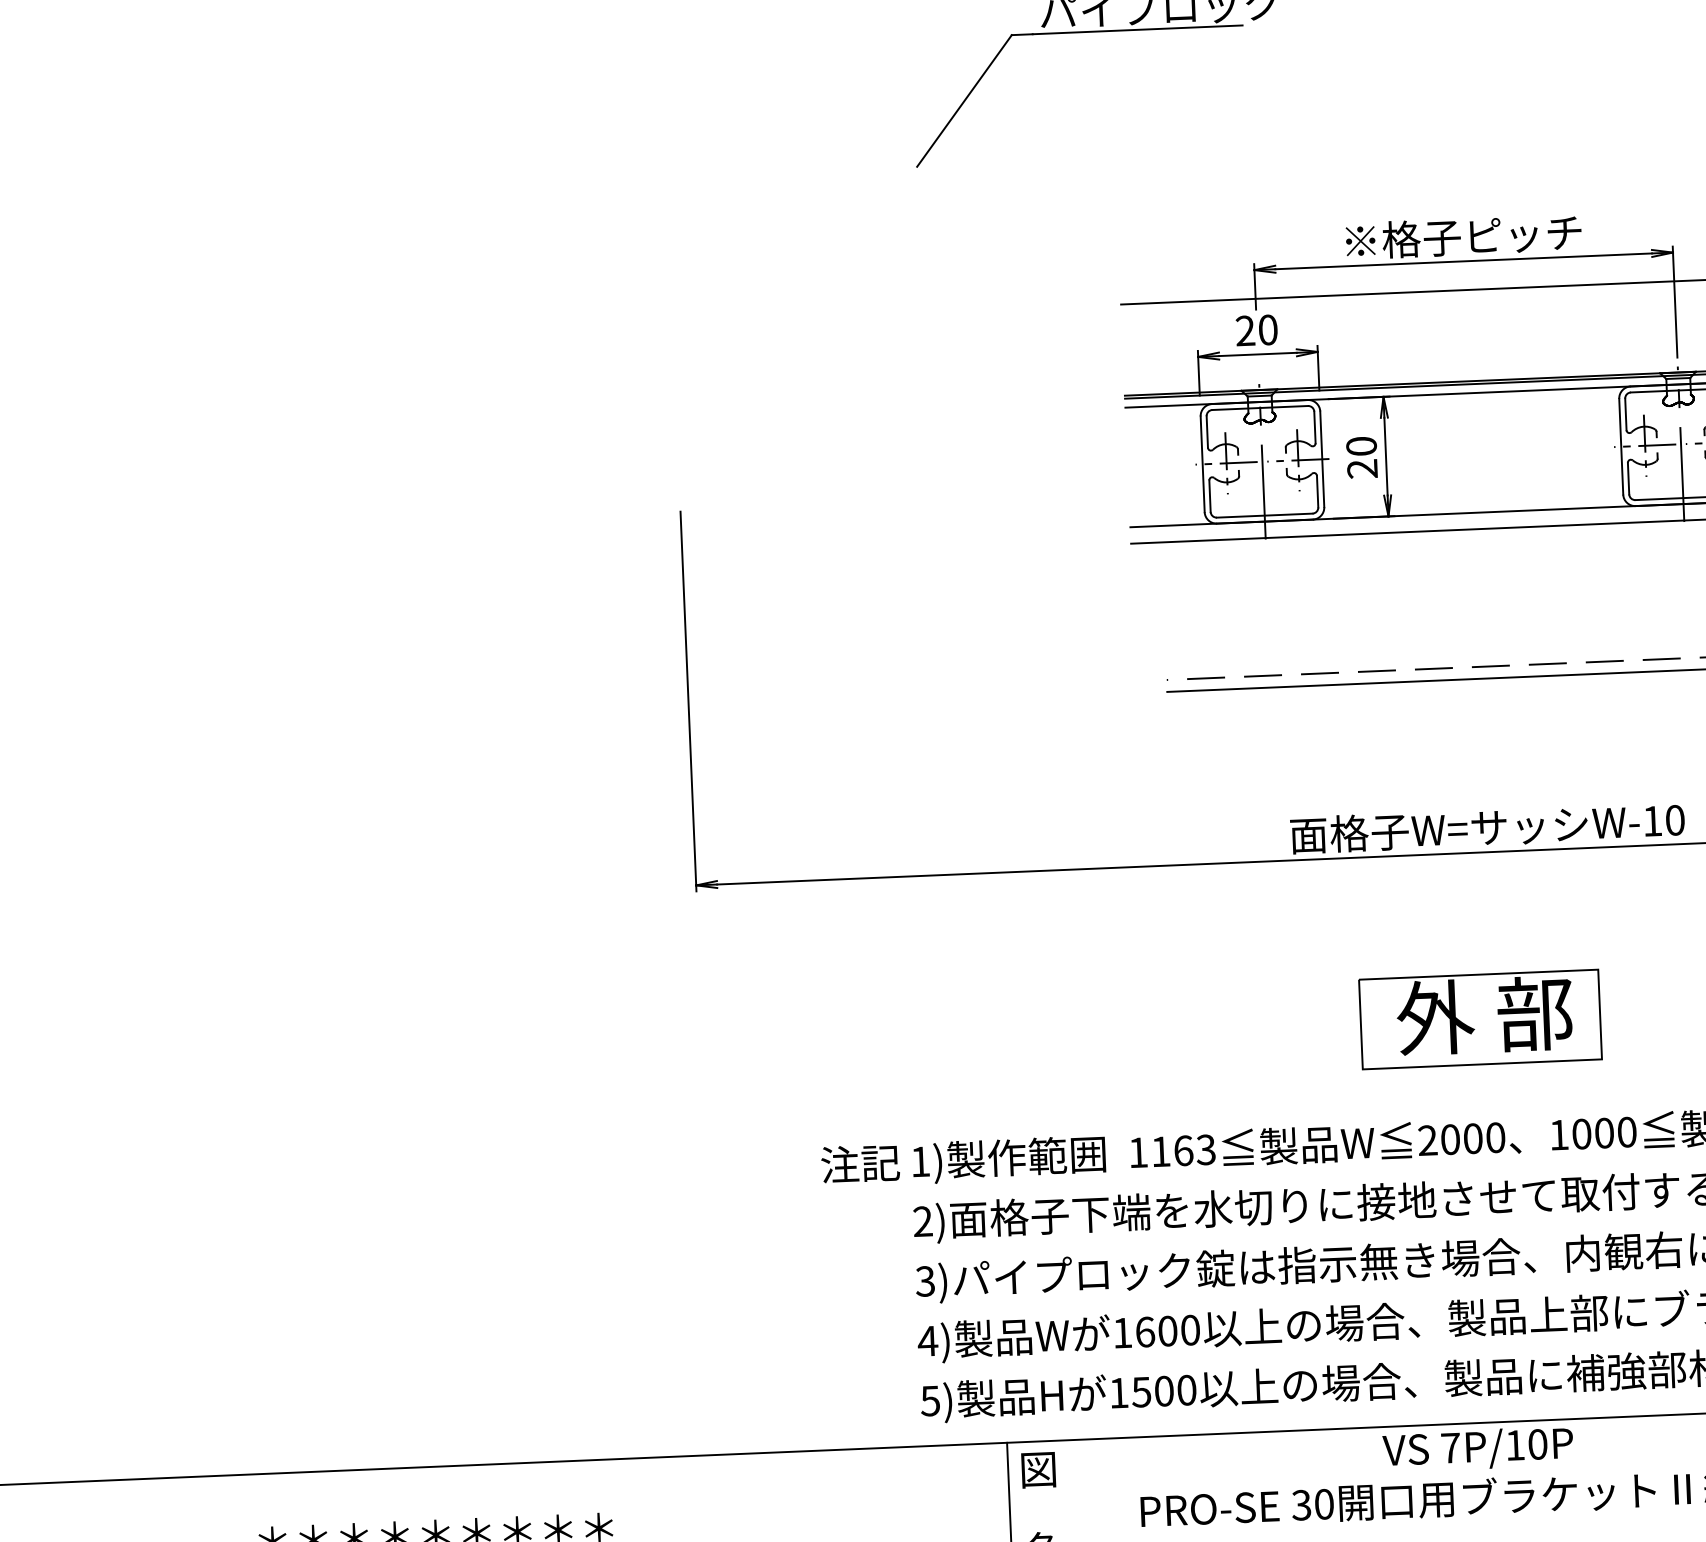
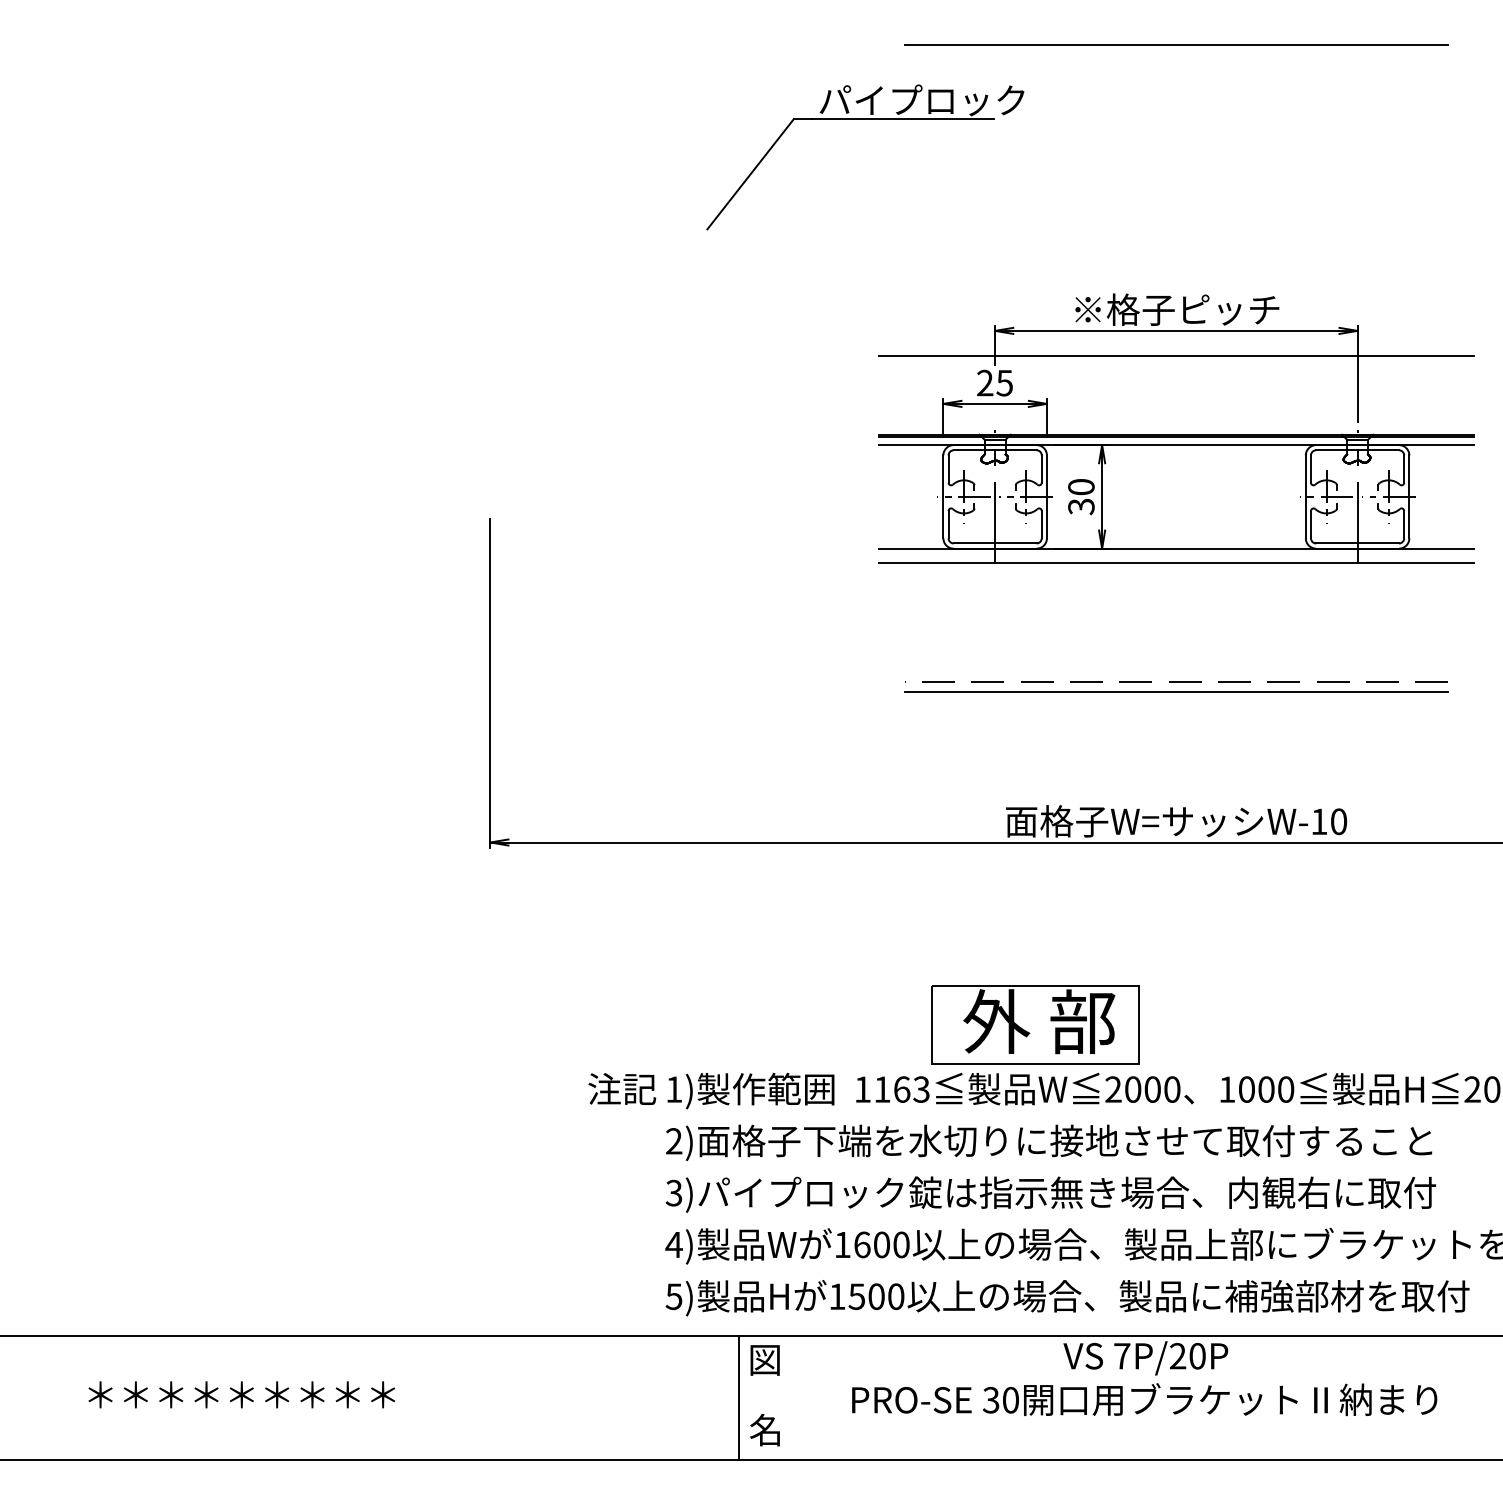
text: (1267, 329) -> (1004, 382), 20 -> 25
text: (1362, 468) -> (1081, 506), 20 -> 30
part: (1480, 1019) -> (1035, 1024), moved
text: (1515, 1444) -> (1178, 1355), 7P/10P -> 7P/20P

